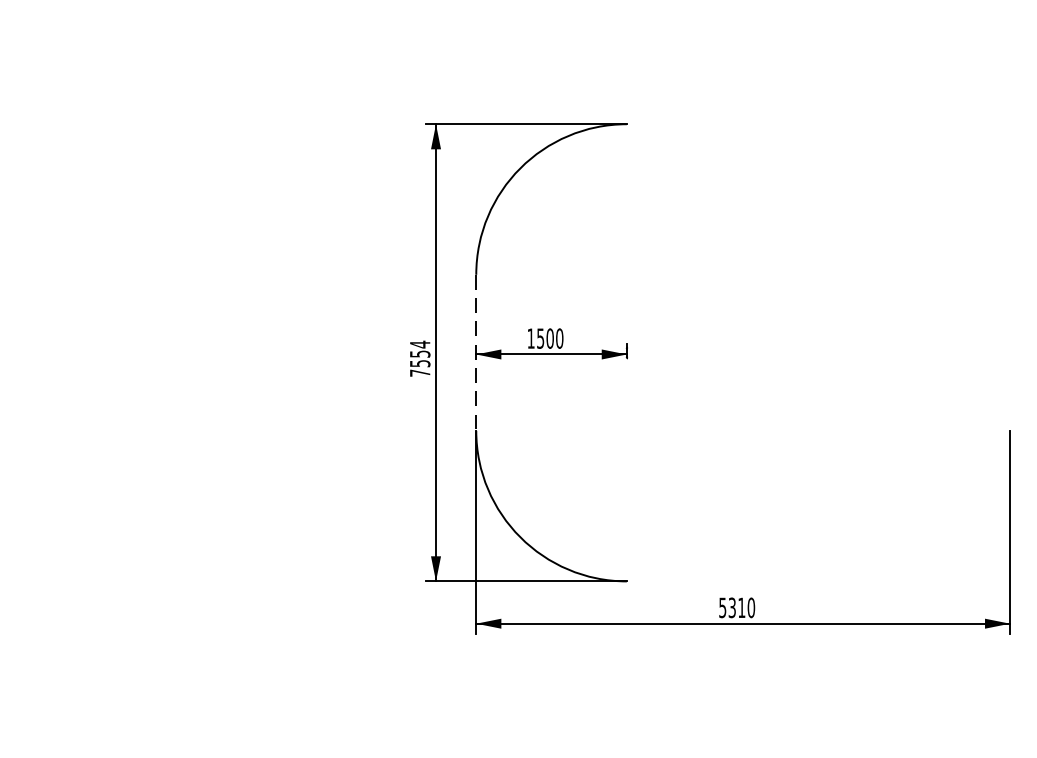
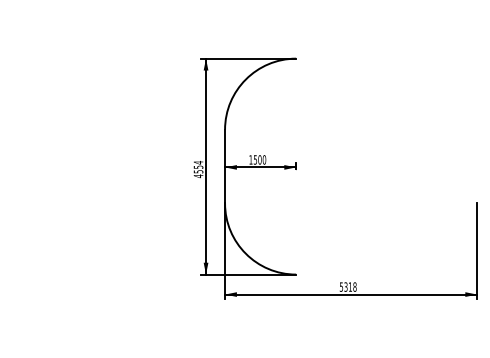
line: (477, 352) -> (225, 166), dashed -> solid
text: (420, 373) -> (198, 176), 7554 -> 4554
text: (750, 608) -> (354, 287), 5310 -> 5318

